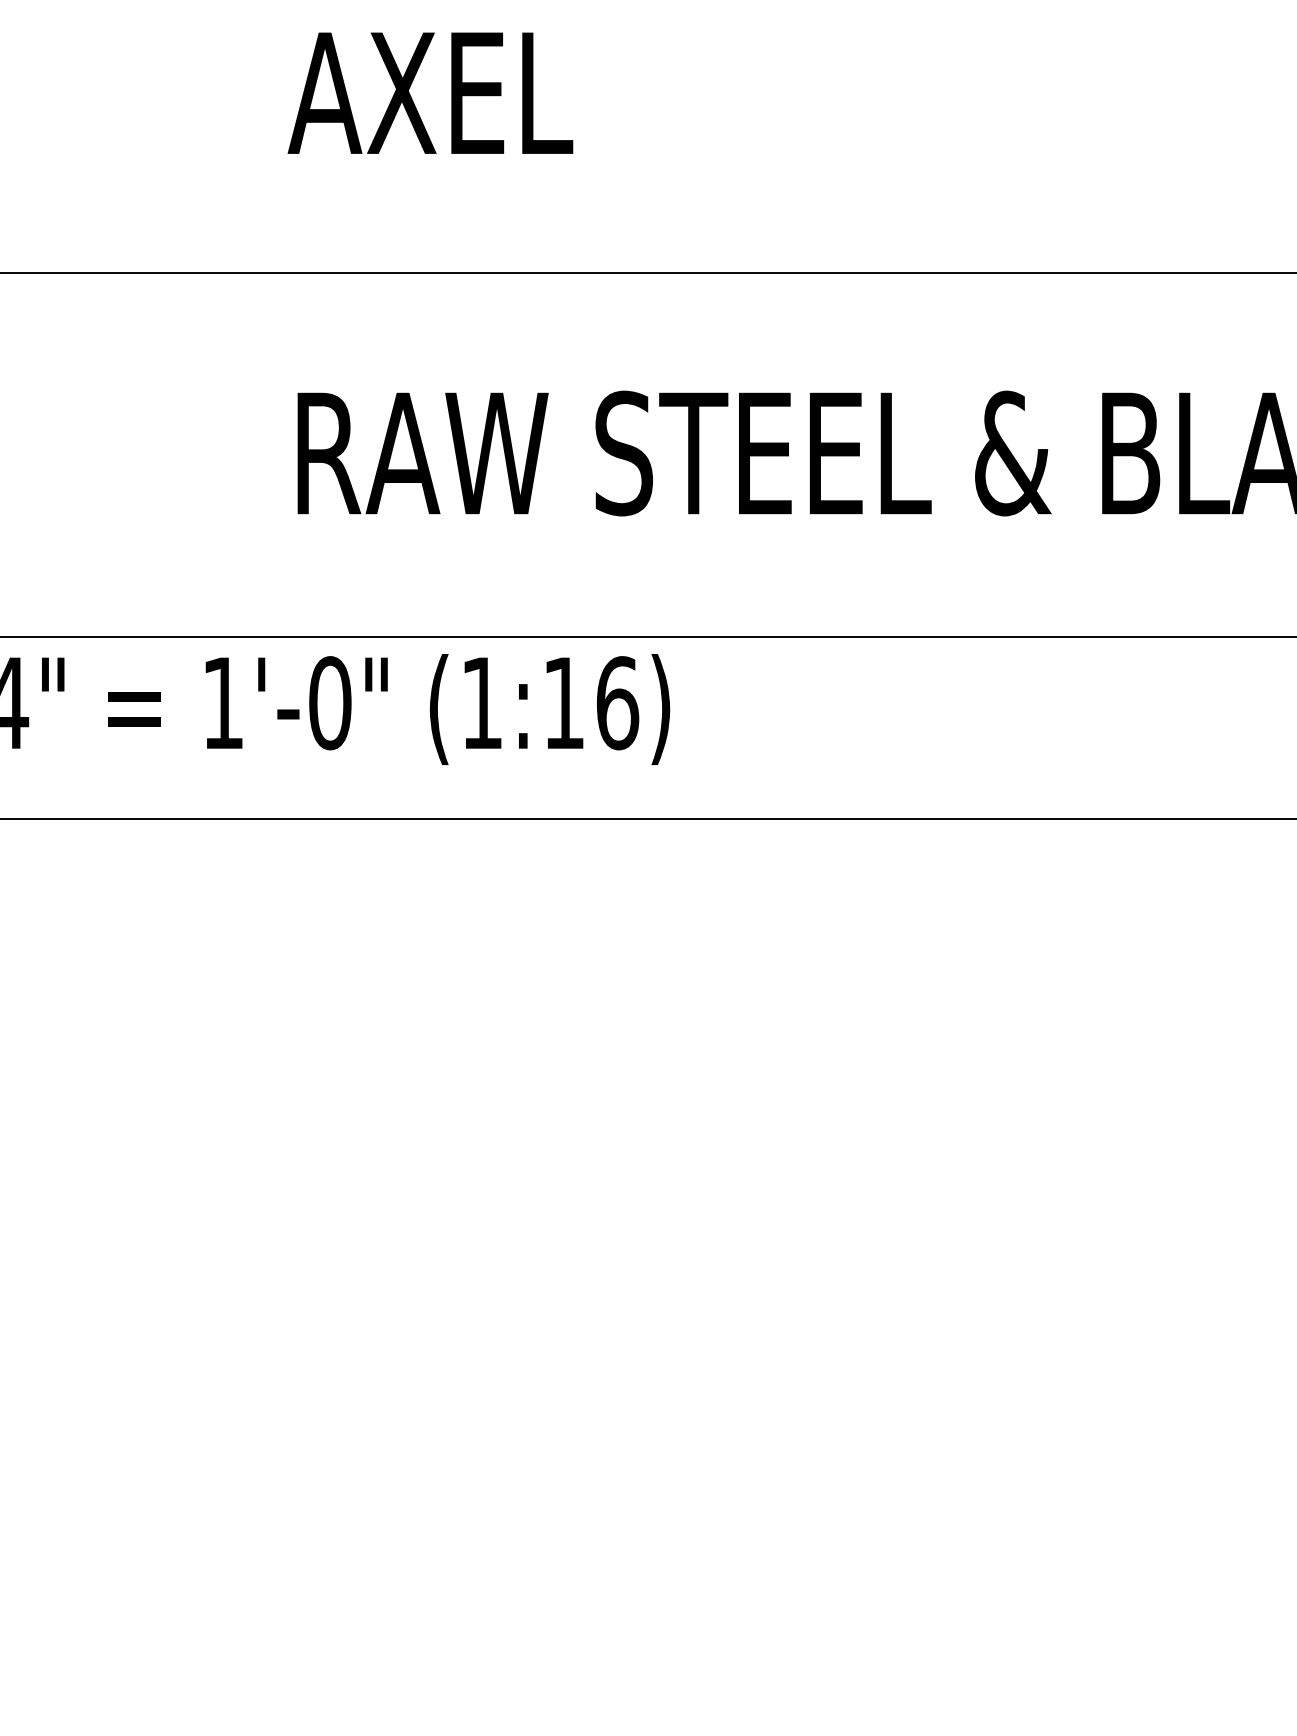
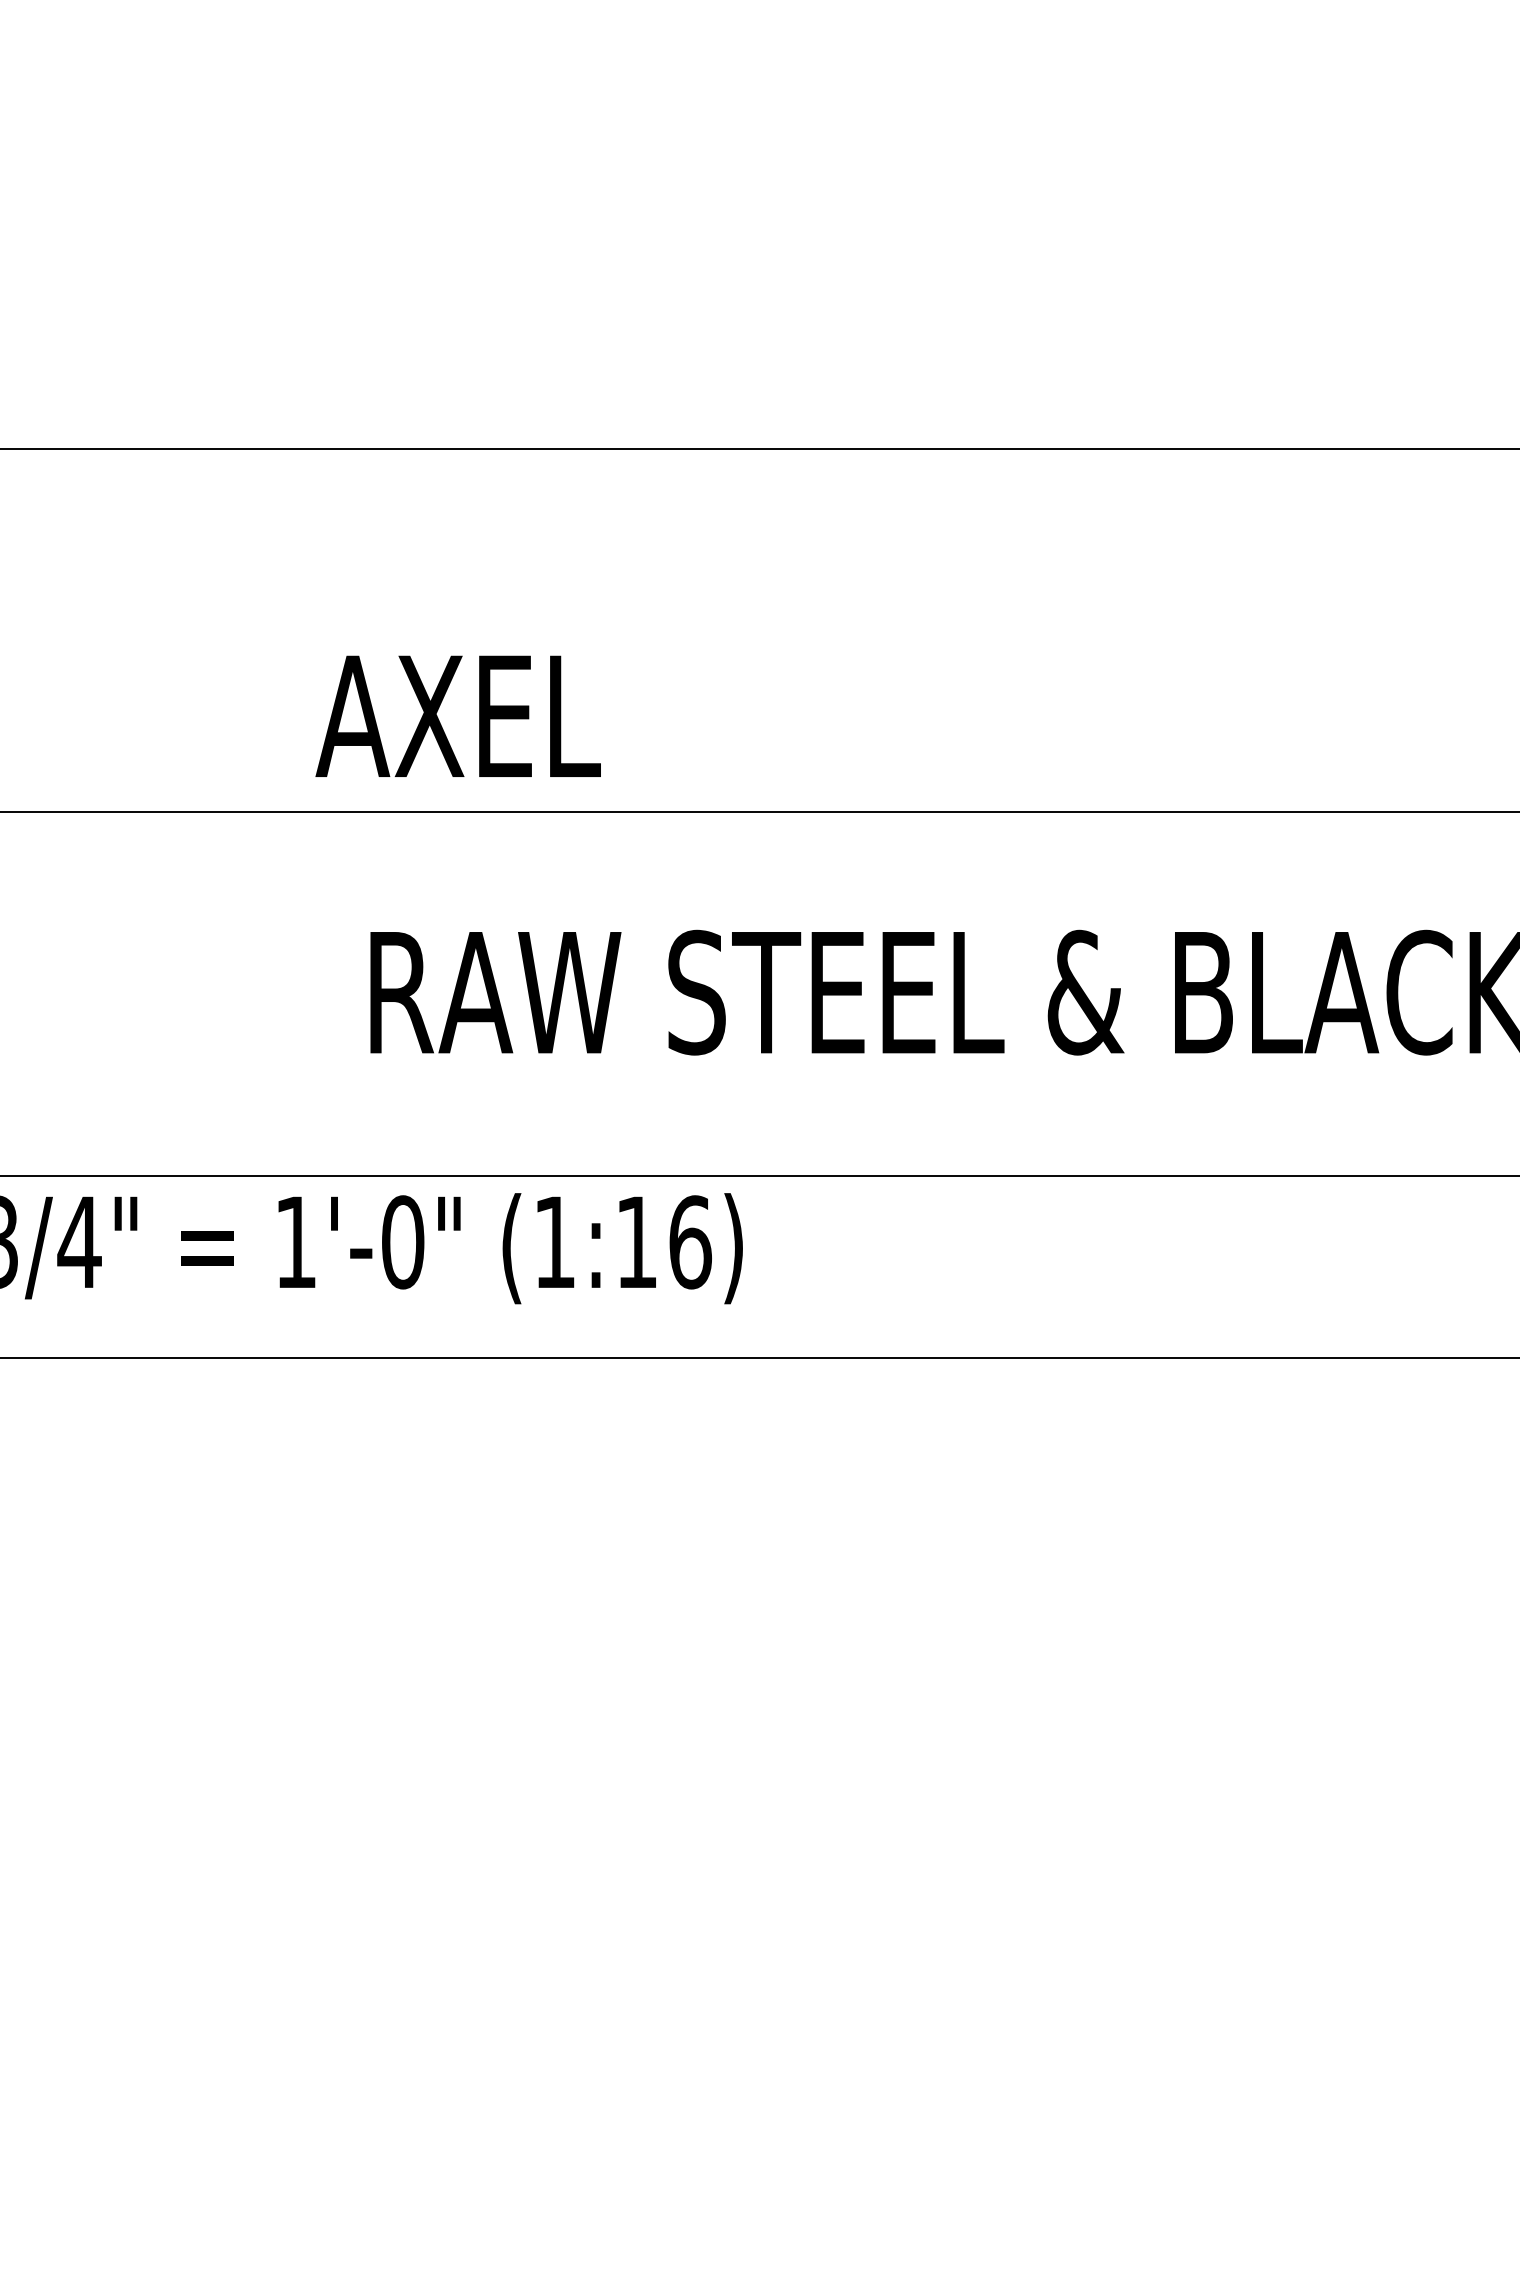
text: (429, 92) -> (457, 715), moved

